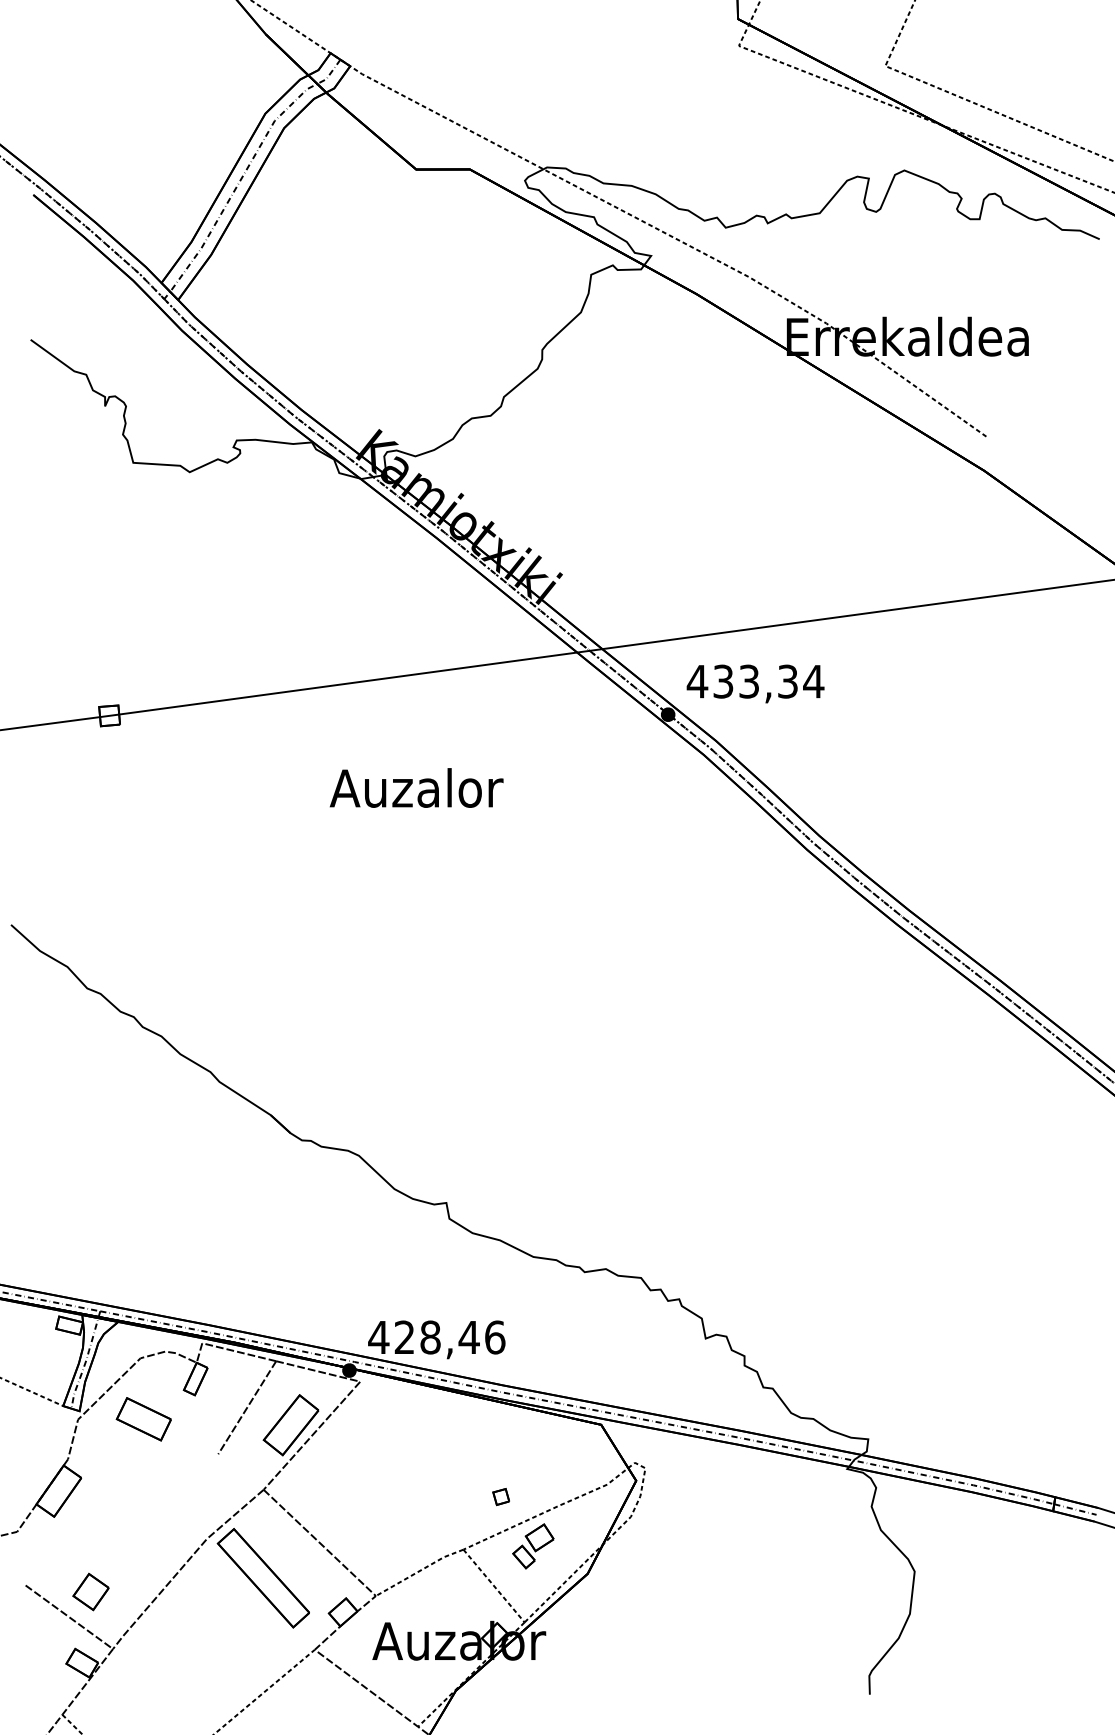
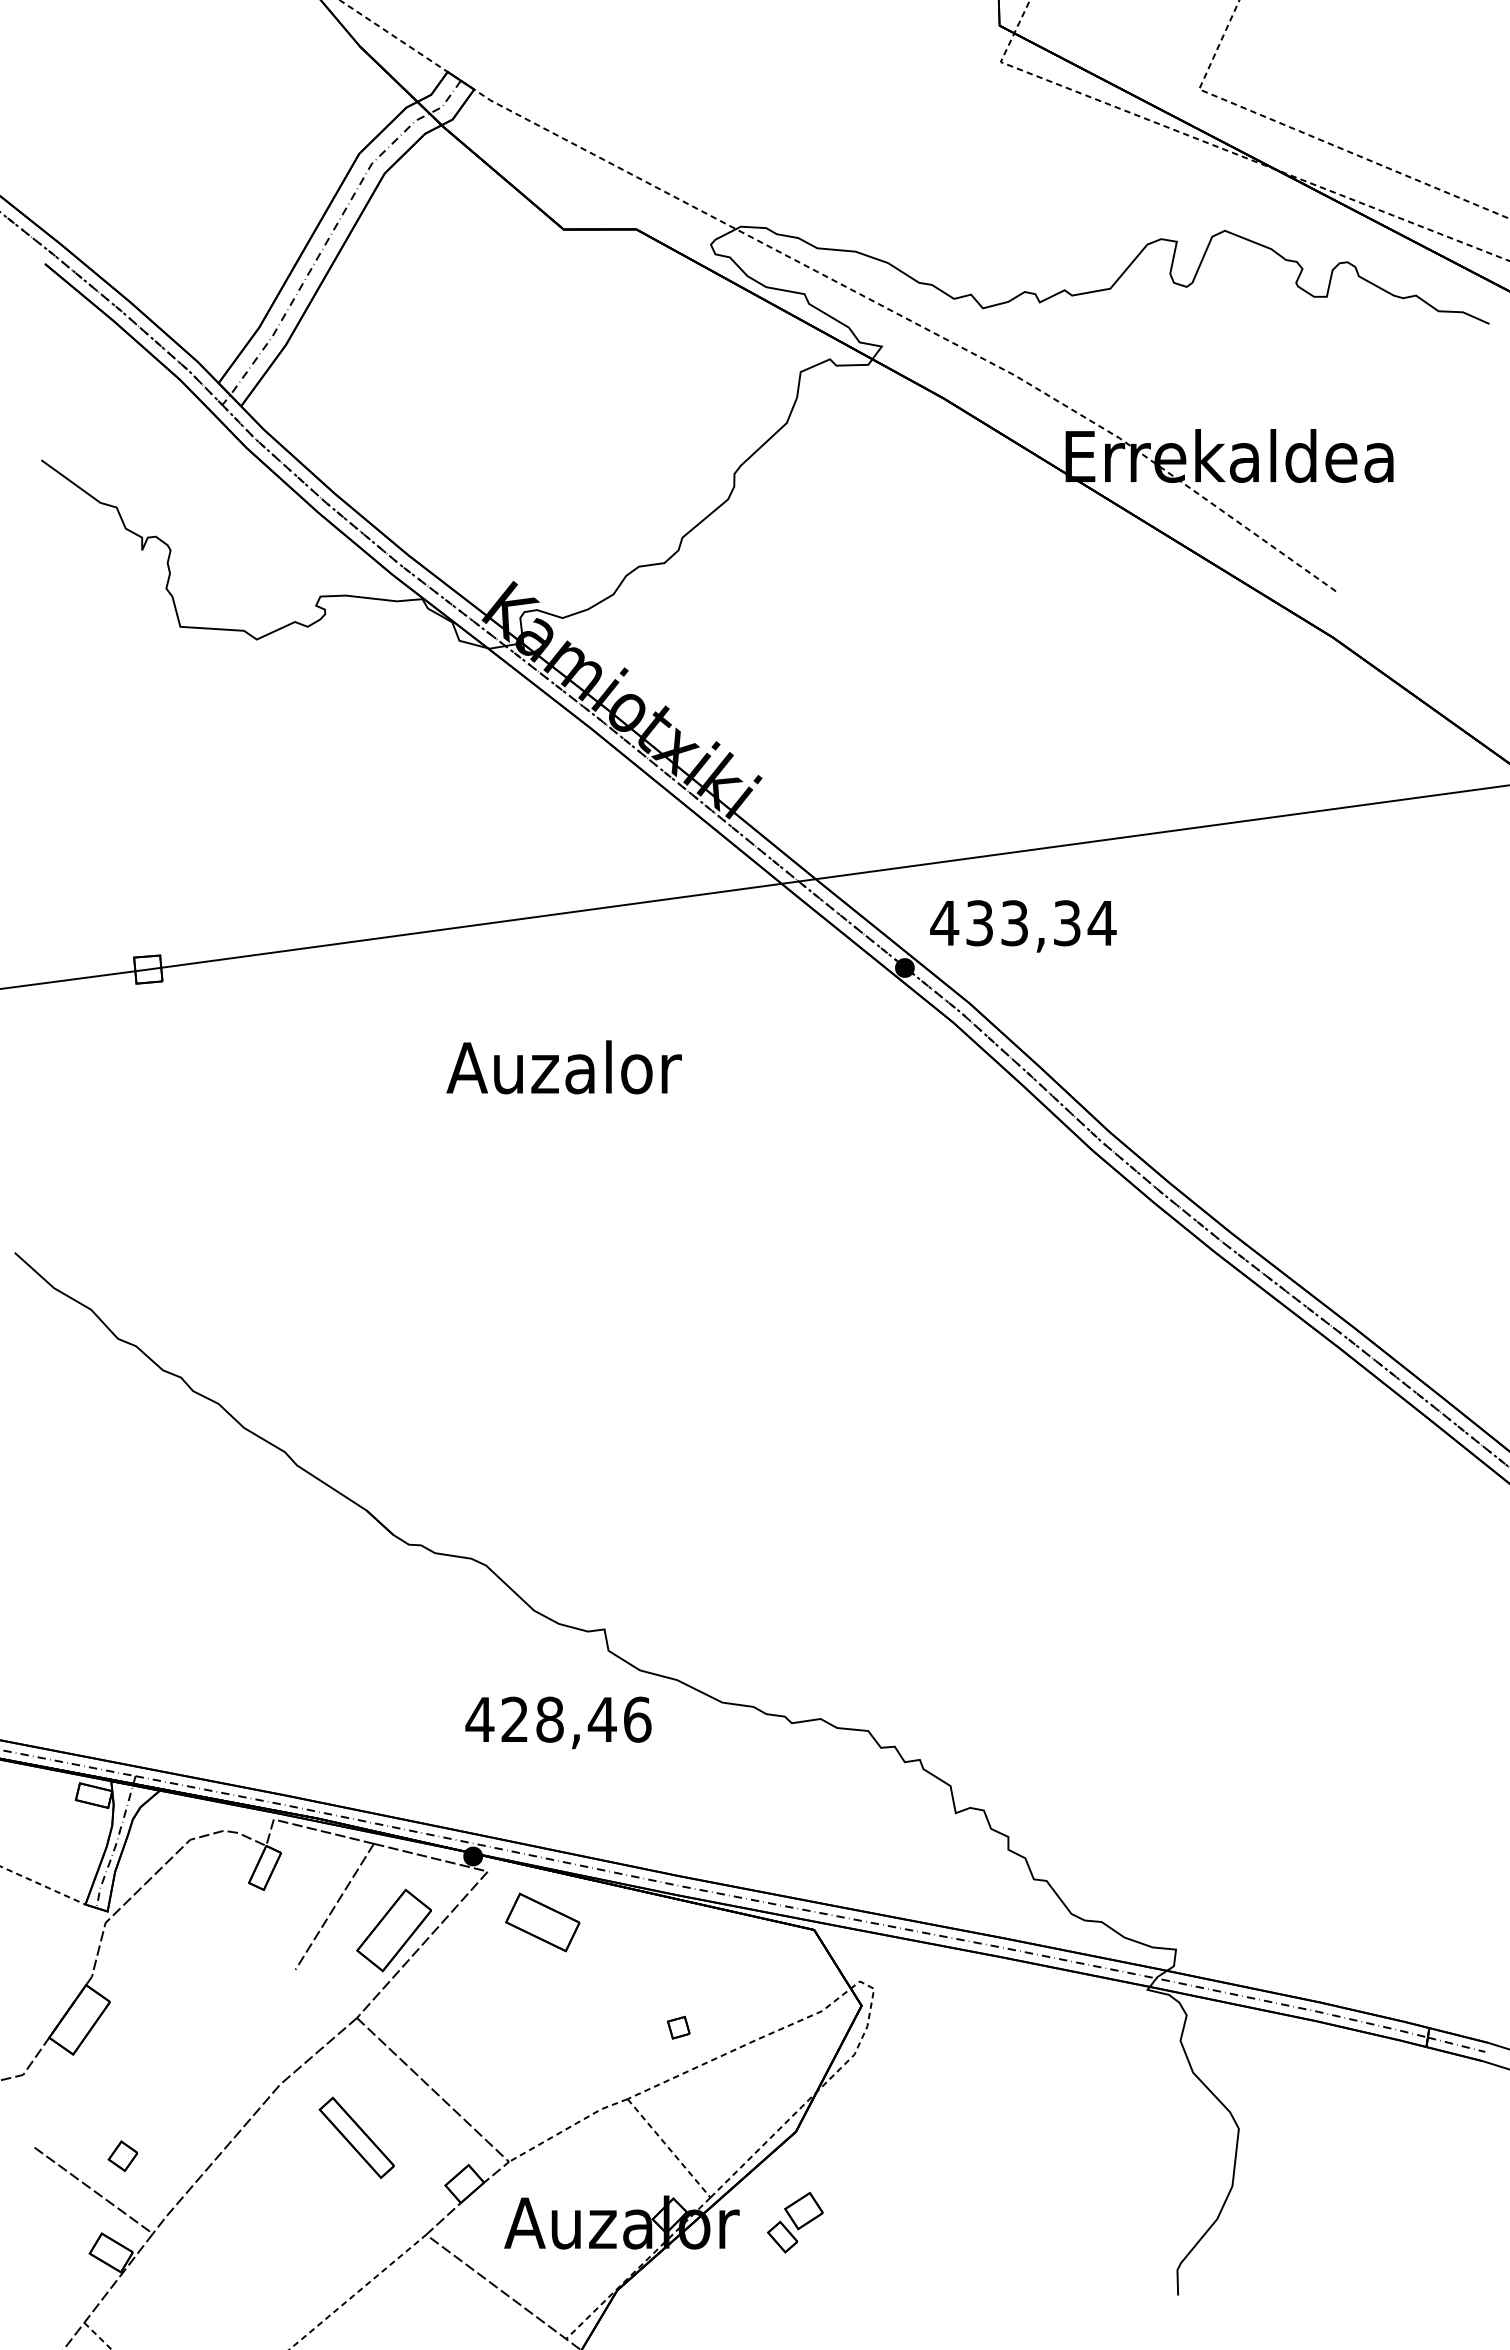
text: (436, 1339) -> (558, 1722), moved
part: (143, 1419) -> (542, 1922), moved
part: (533, 1546) -> (795, 2222), moved
part: (263, 1578) -> (356, 2137), size x0.6
part: (90, 1591) -> (122, 2155), size x0.6

